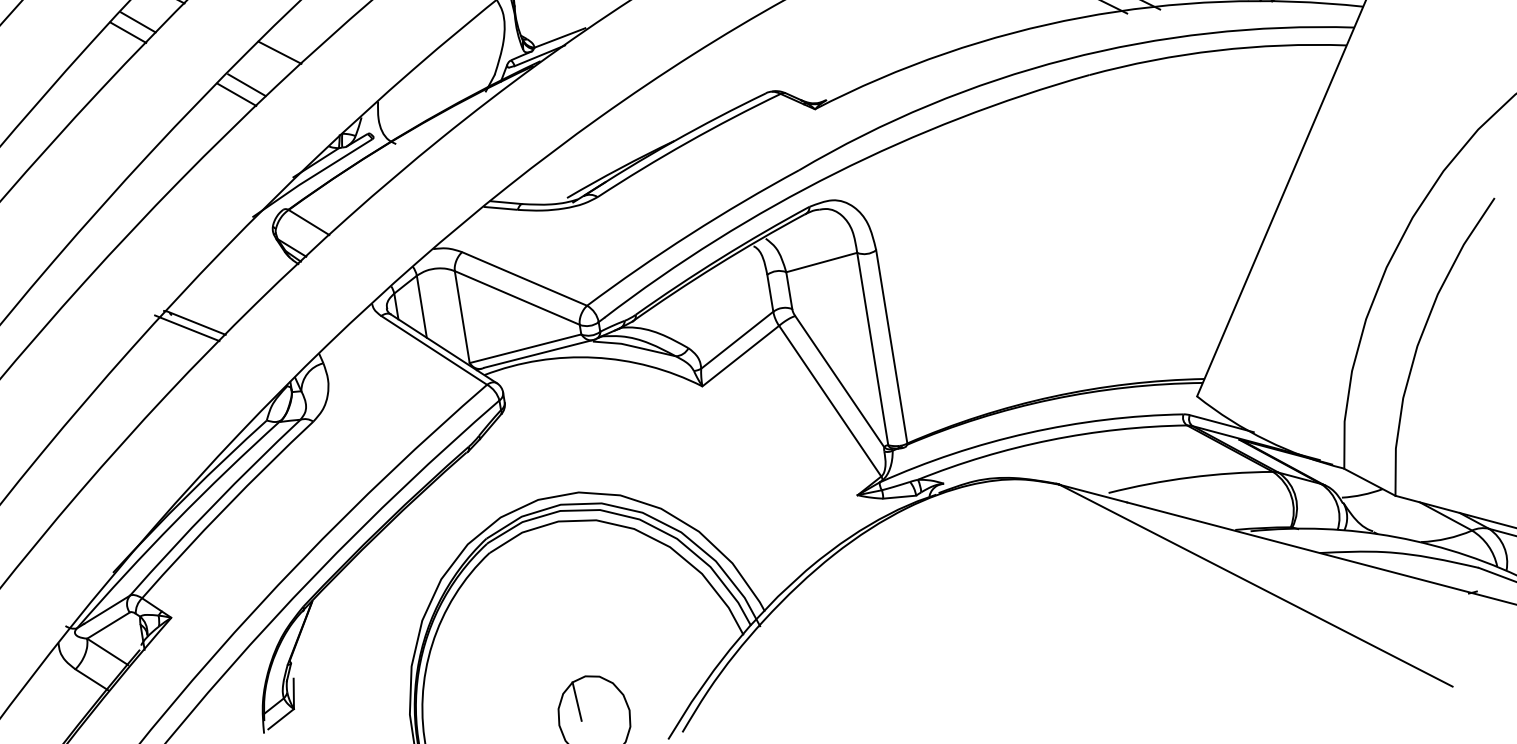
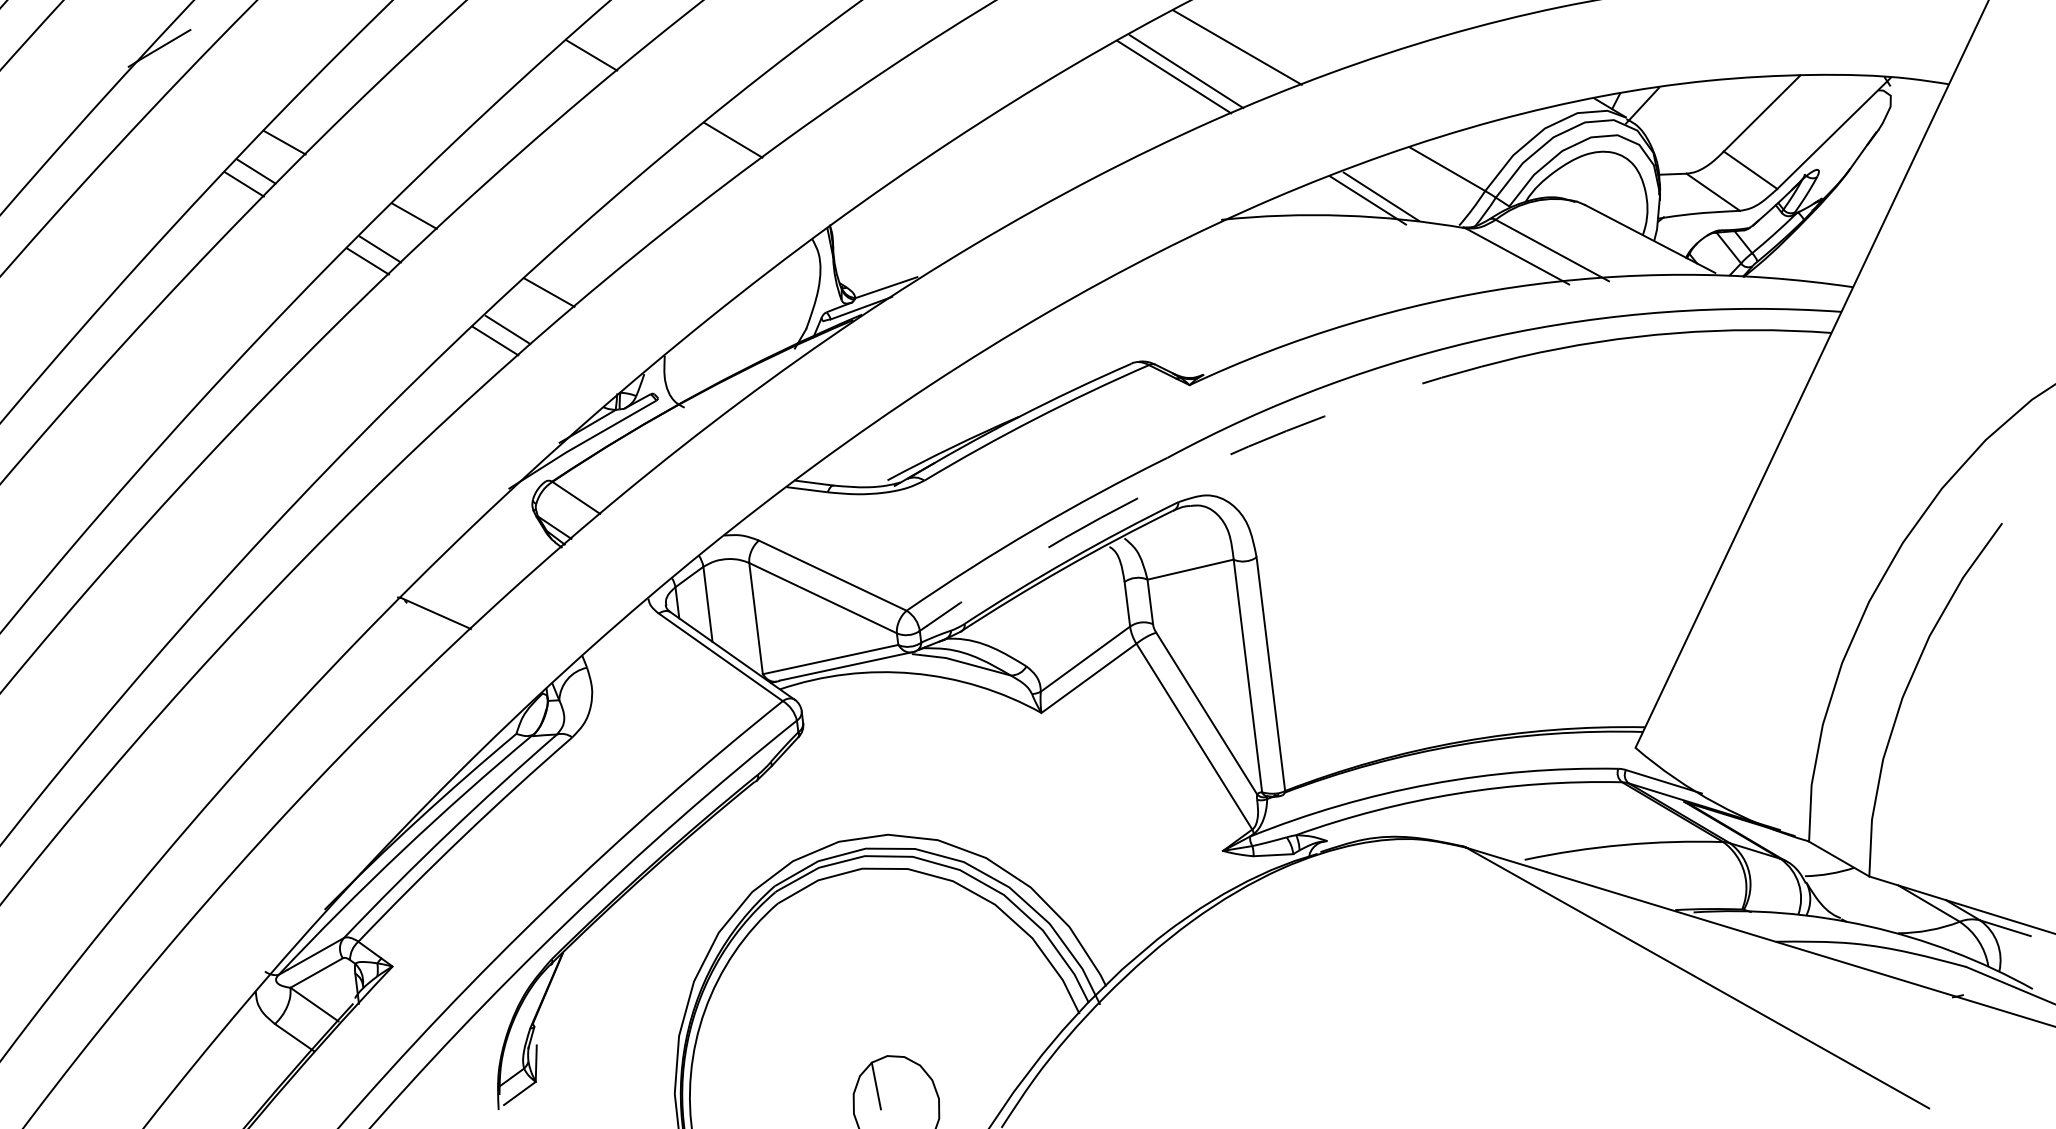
arc: (834, 173) -> (1210, 463), solid -> dashed
line: (186, 328) -> (424, 619), removed

